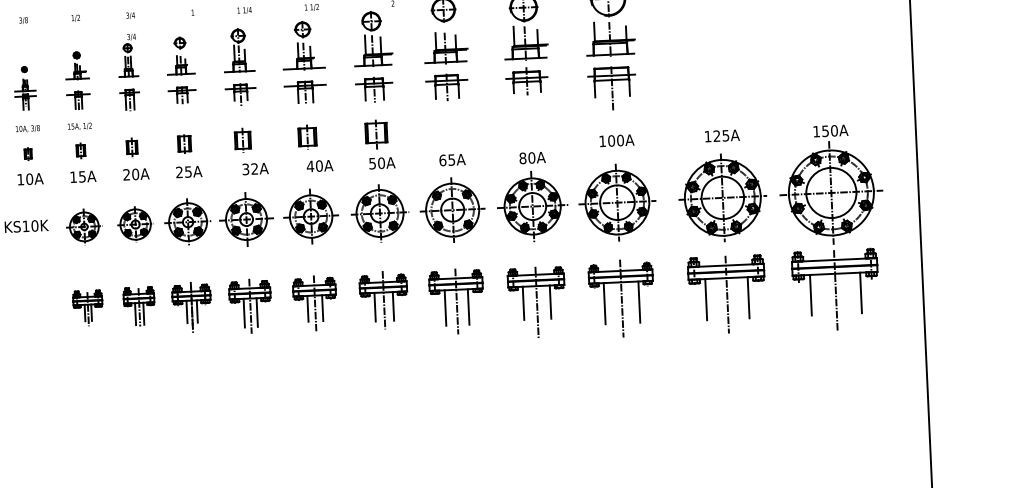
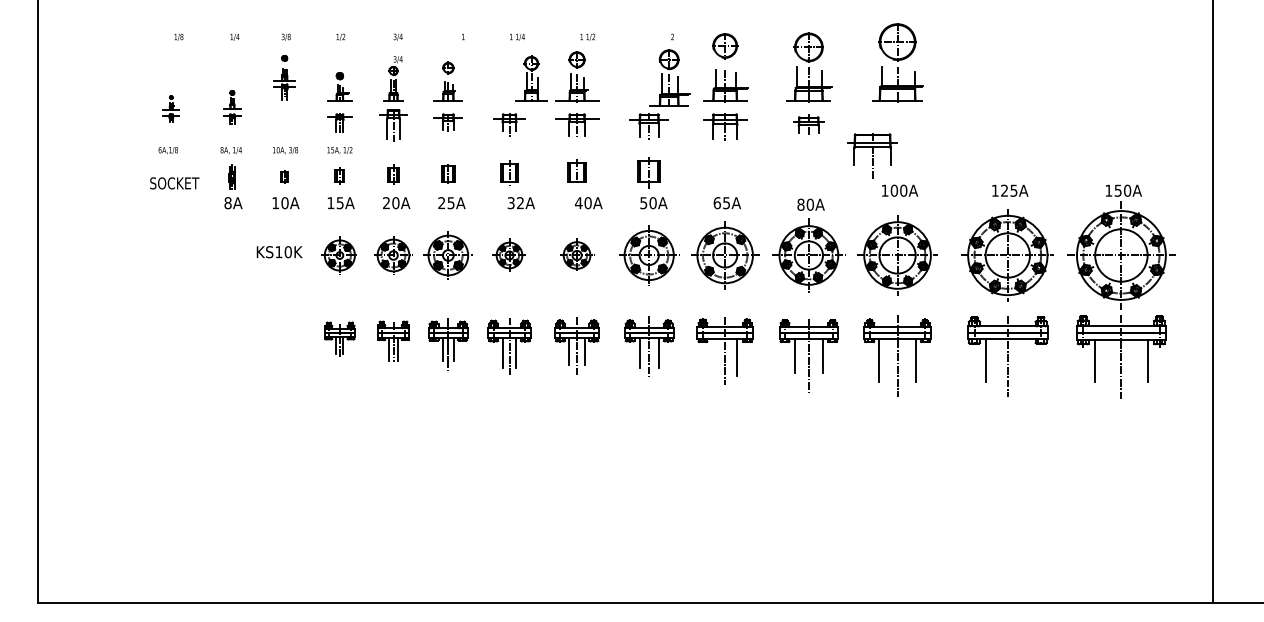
part: (372, 38) -> (669, 77), moved
part: (238, 50) -> (531, 78), moved
part: (526, 81) -> (808, 124), size x0.7
part: (25, 87) -> (284, 77), moved
part: (612, 87) -> (872, 155), moved
part: (129, 99) -> (393, 124), size x1.4
part: (310, 216) -> (576, 255), size x0.6
part: (246, 219) -> (509, 255), size x0.6
line: (749, 297) -> (1030, 360), removed
line: (445, 307) -> (713, 356), removed

